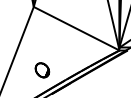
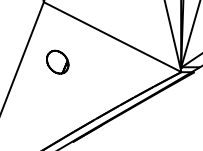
part: (42, 70) -> (57, 62), moved

